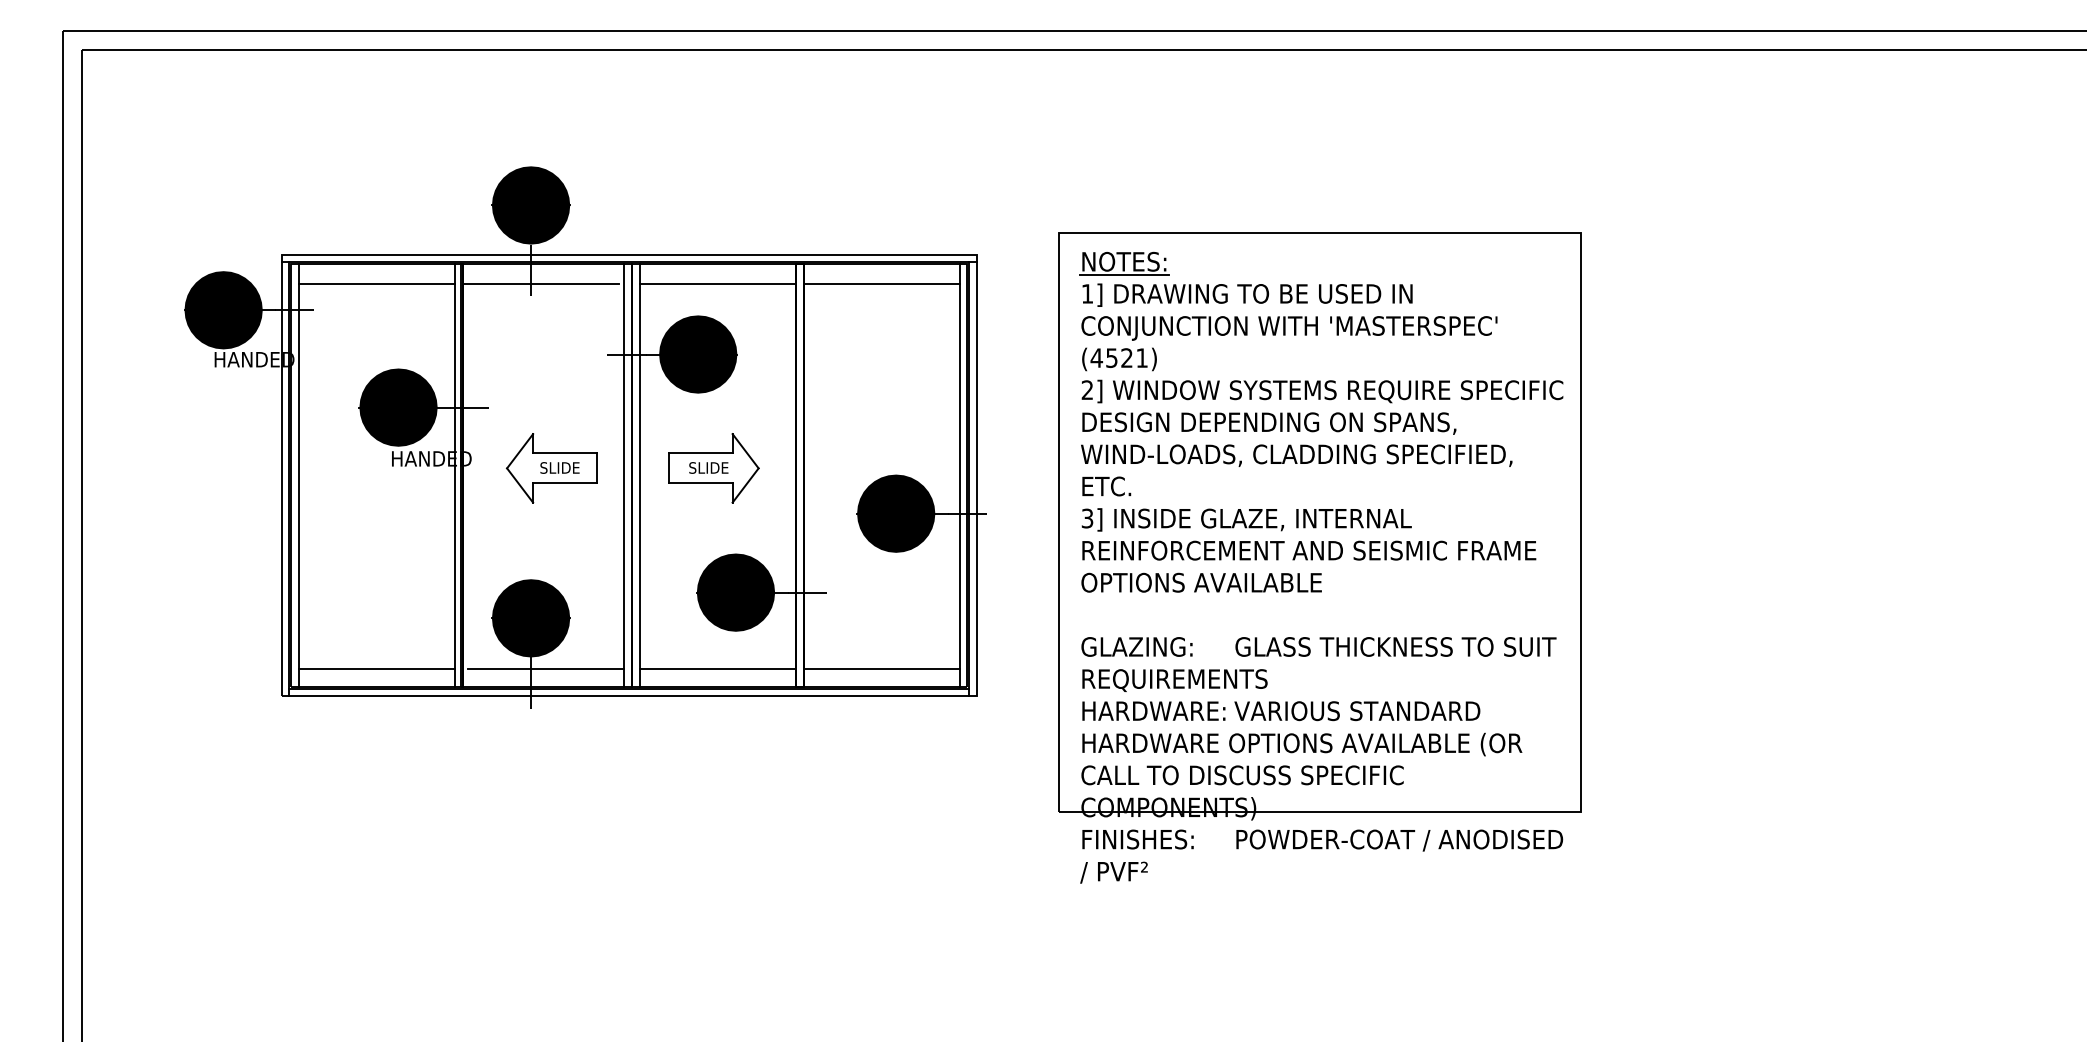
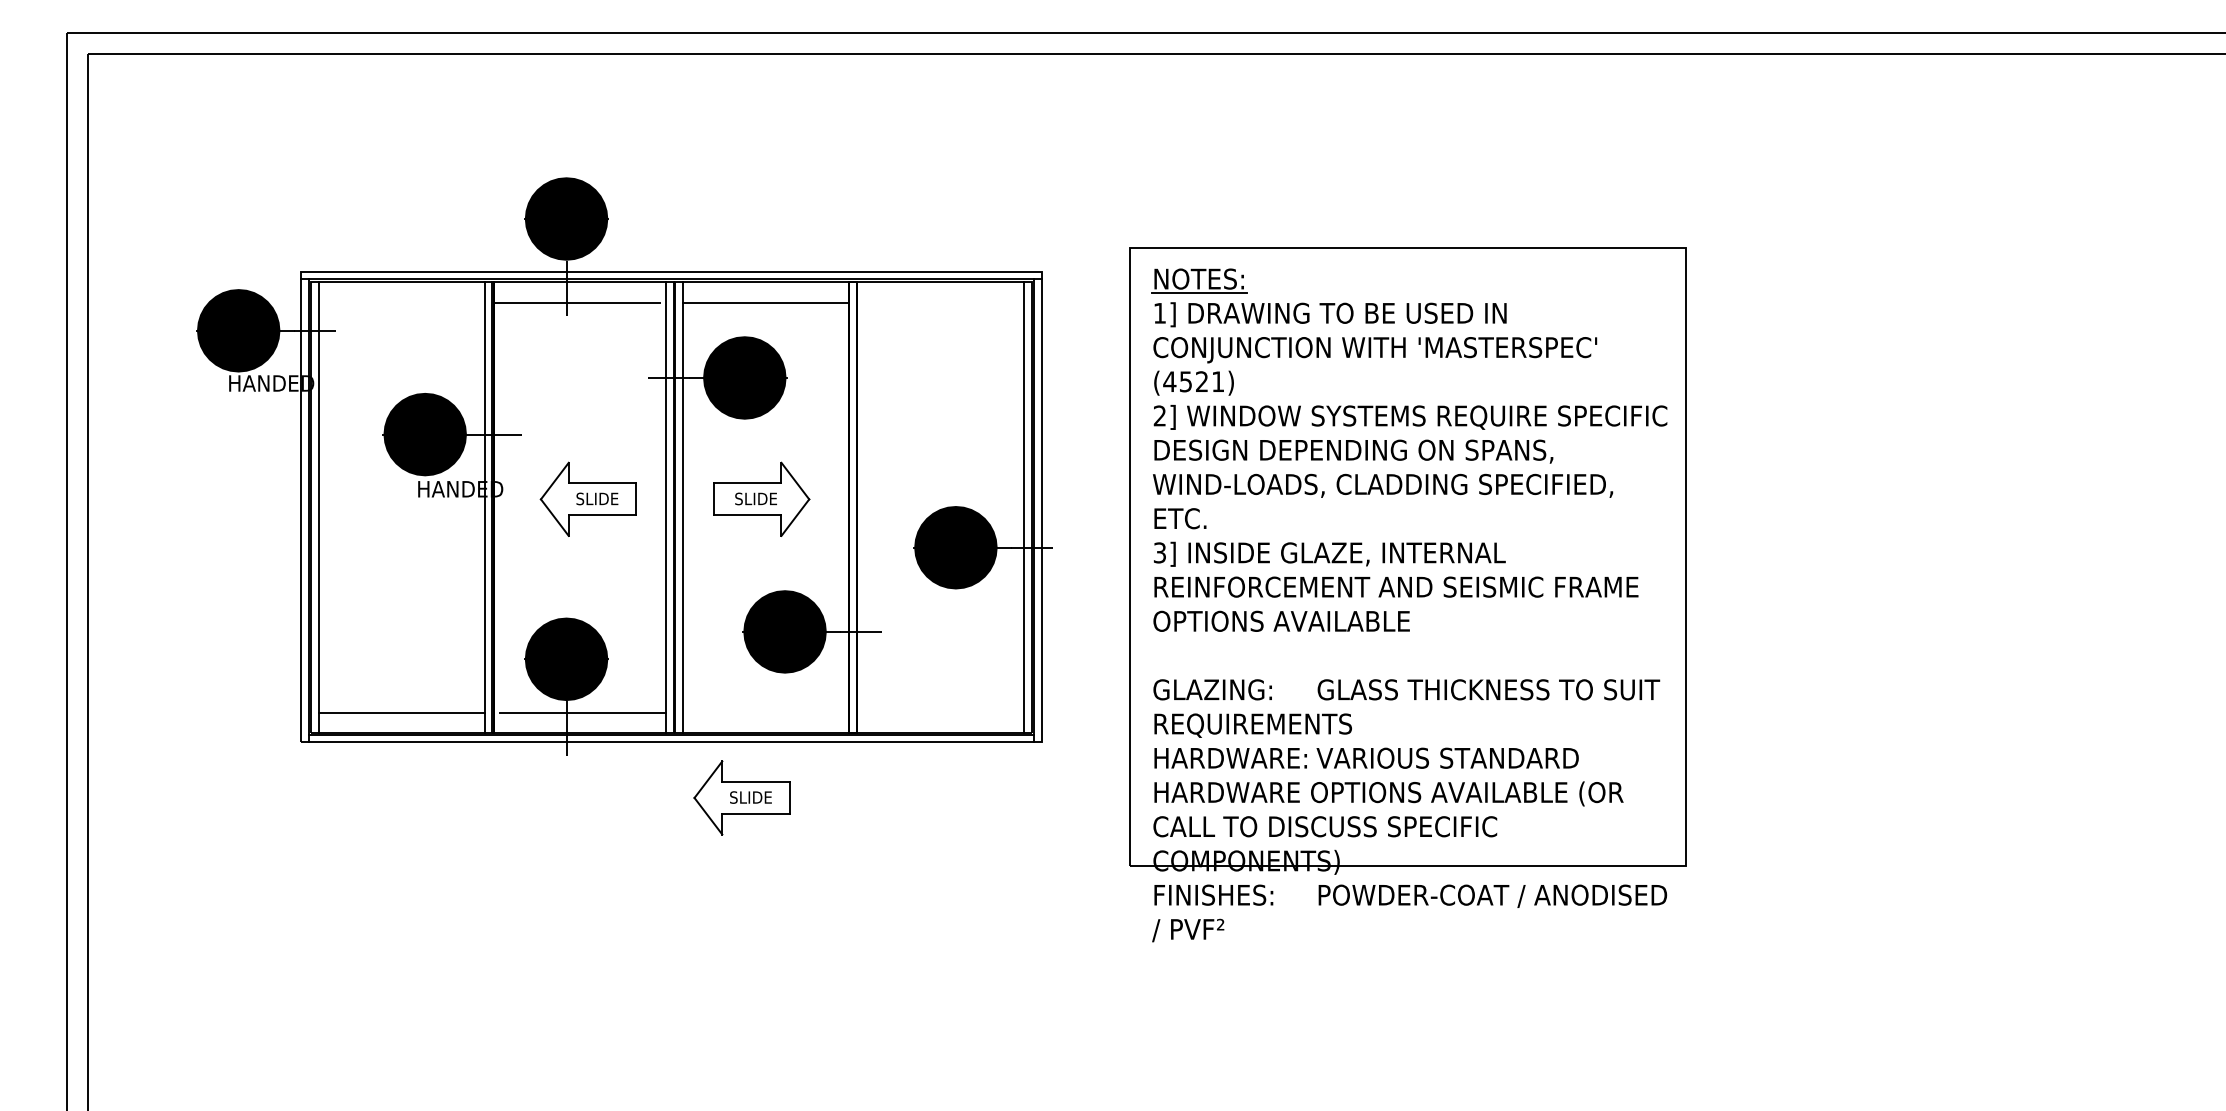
line: (376, 283) -> (401, 302), removed
line: (881, 283) -> (940, 302), removed
line: (718, 669) -> (766, 713), removed
line: (881, 669) -> (940, 713), removed
part: (695, 748) -> (741, 798), added

